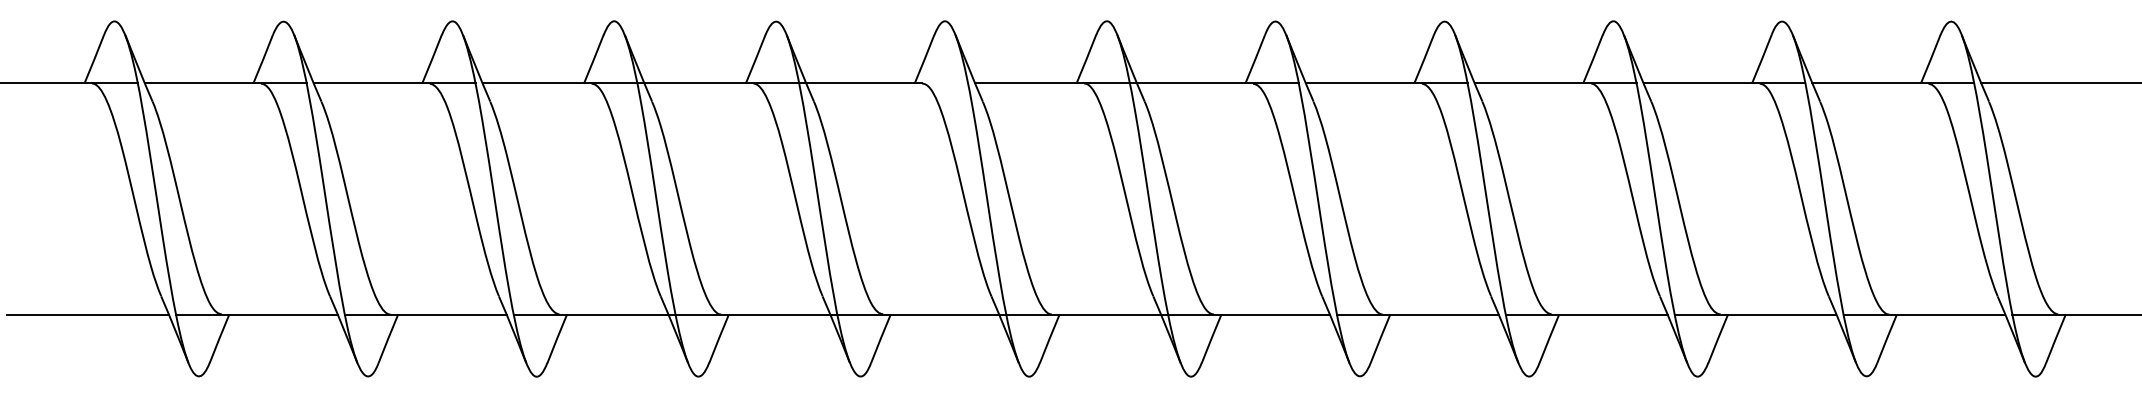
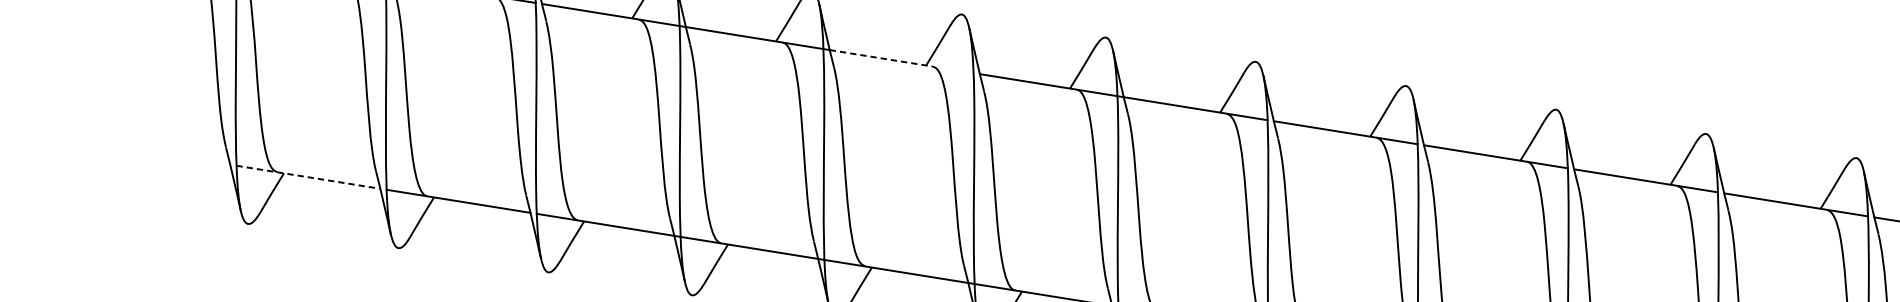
line: (864, 83) -> (881, 58), solid -> dashed
line: (87, 314) -> (157, 153), removed
line: (256, 314) -> (308, 177), solid -> dashed

